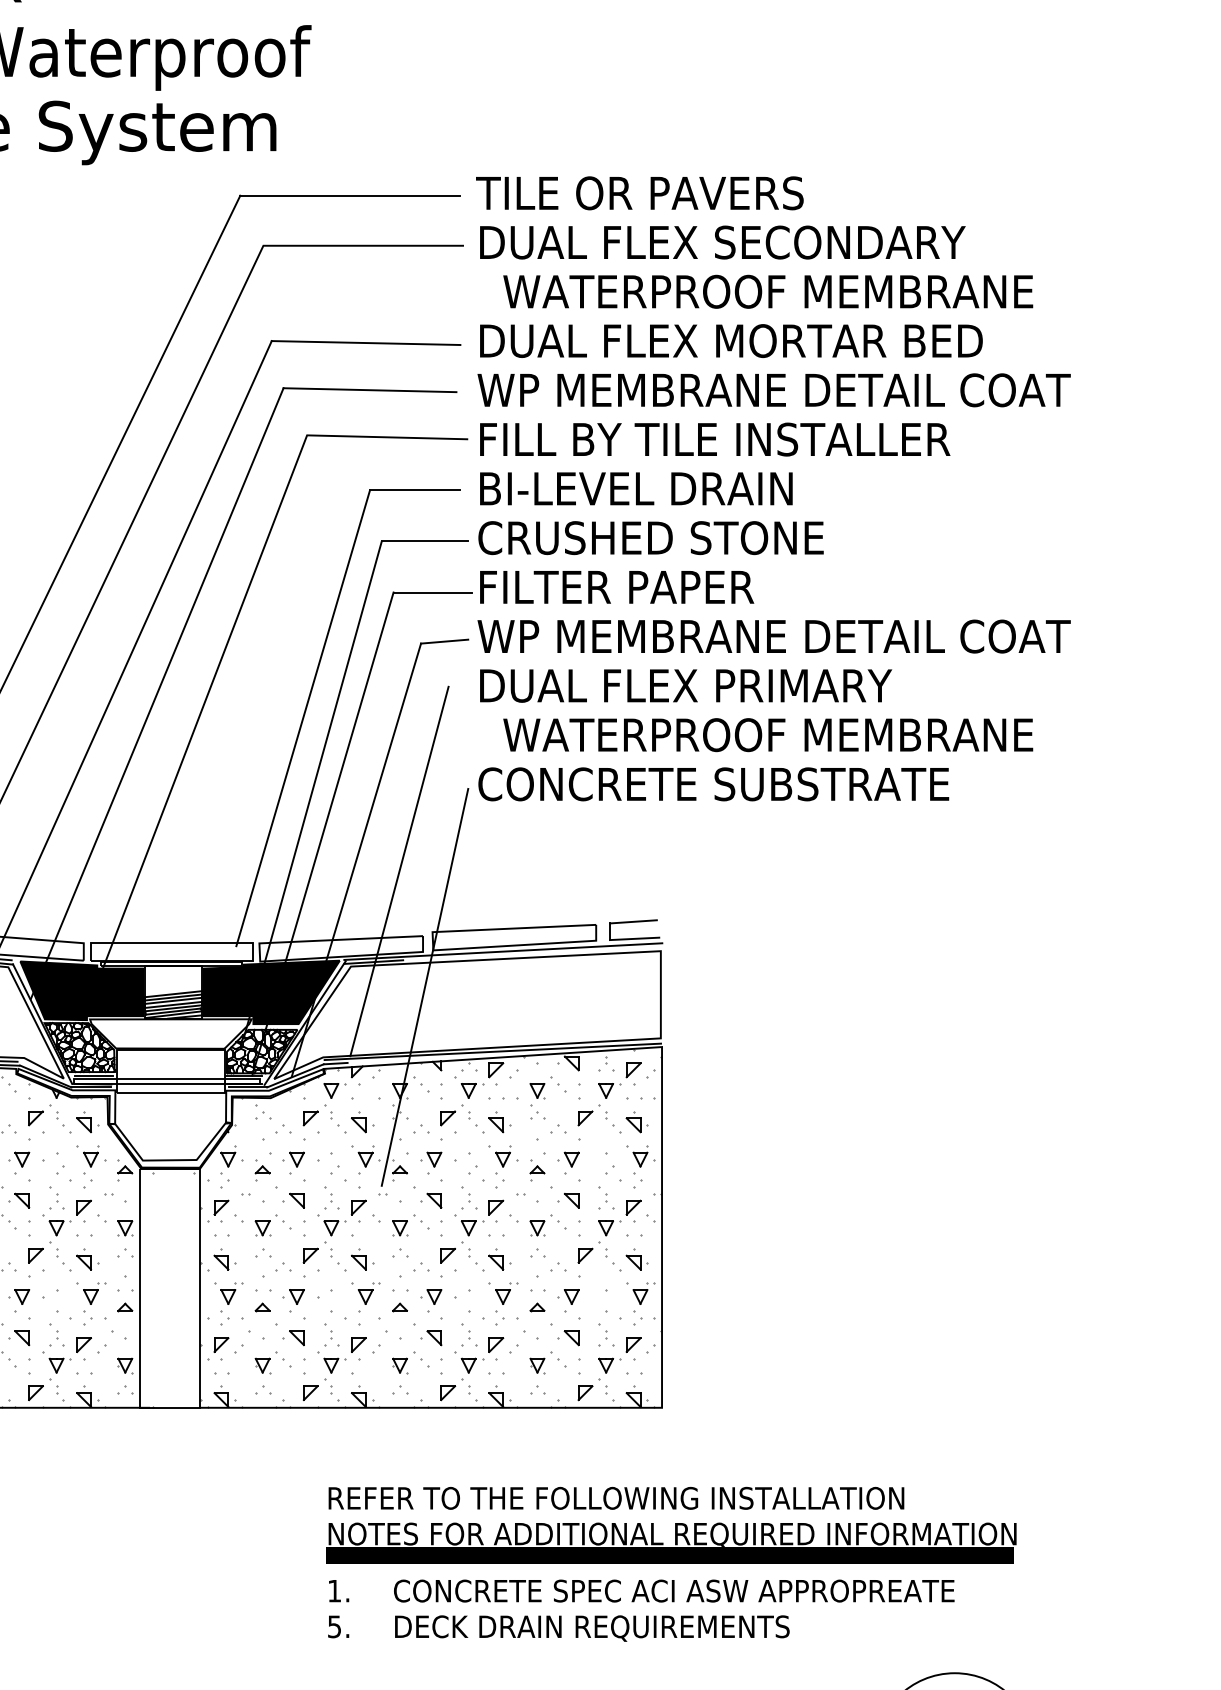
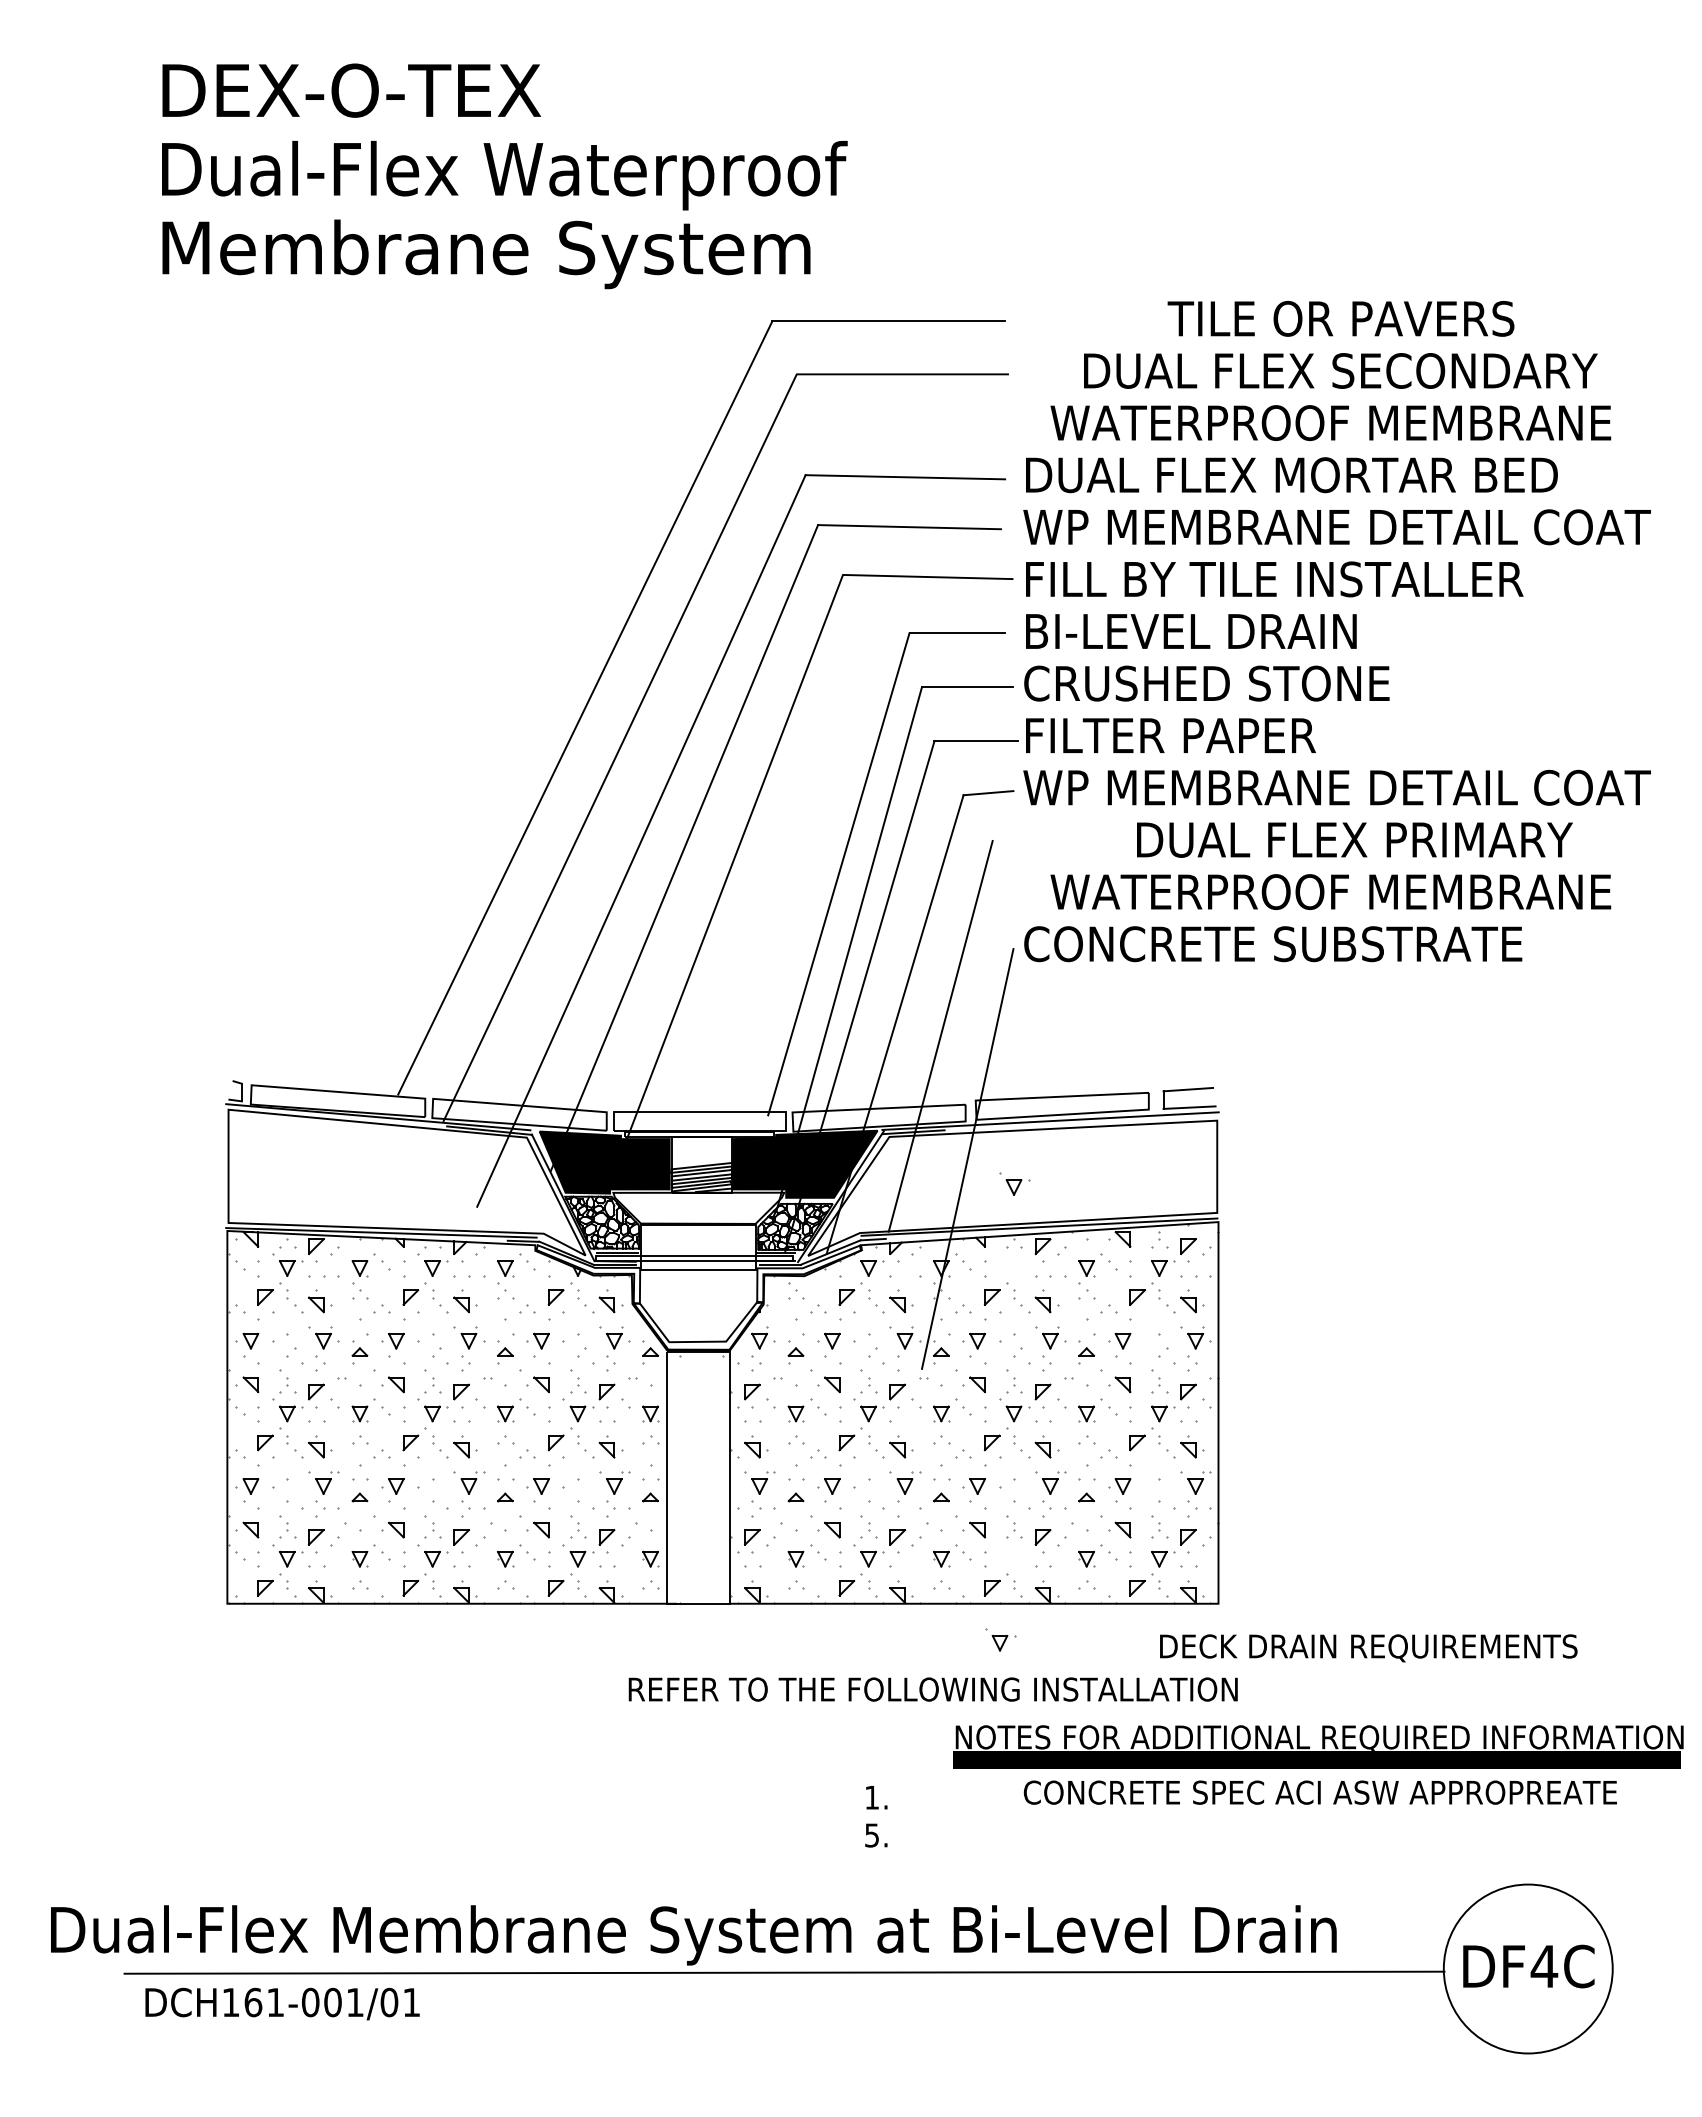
text: (639, 192) -> (1340, 318), moved
text: (722, 242) -> (1340, 370), moved
text: (685, 685) -> (1354, 839), moved
part: (469, 1087) -> (1014, 1183), moved
part: (469, 1362) -> (1000, 1639), moved
text: (615, 1498) -> (932, 1689), moved
text: (671, 1542) -> (1318, 1746), moved
text: (673, 1590) -> (1319, 1792), moved
text: (592, 1628) -> (1368, 1648), moved

